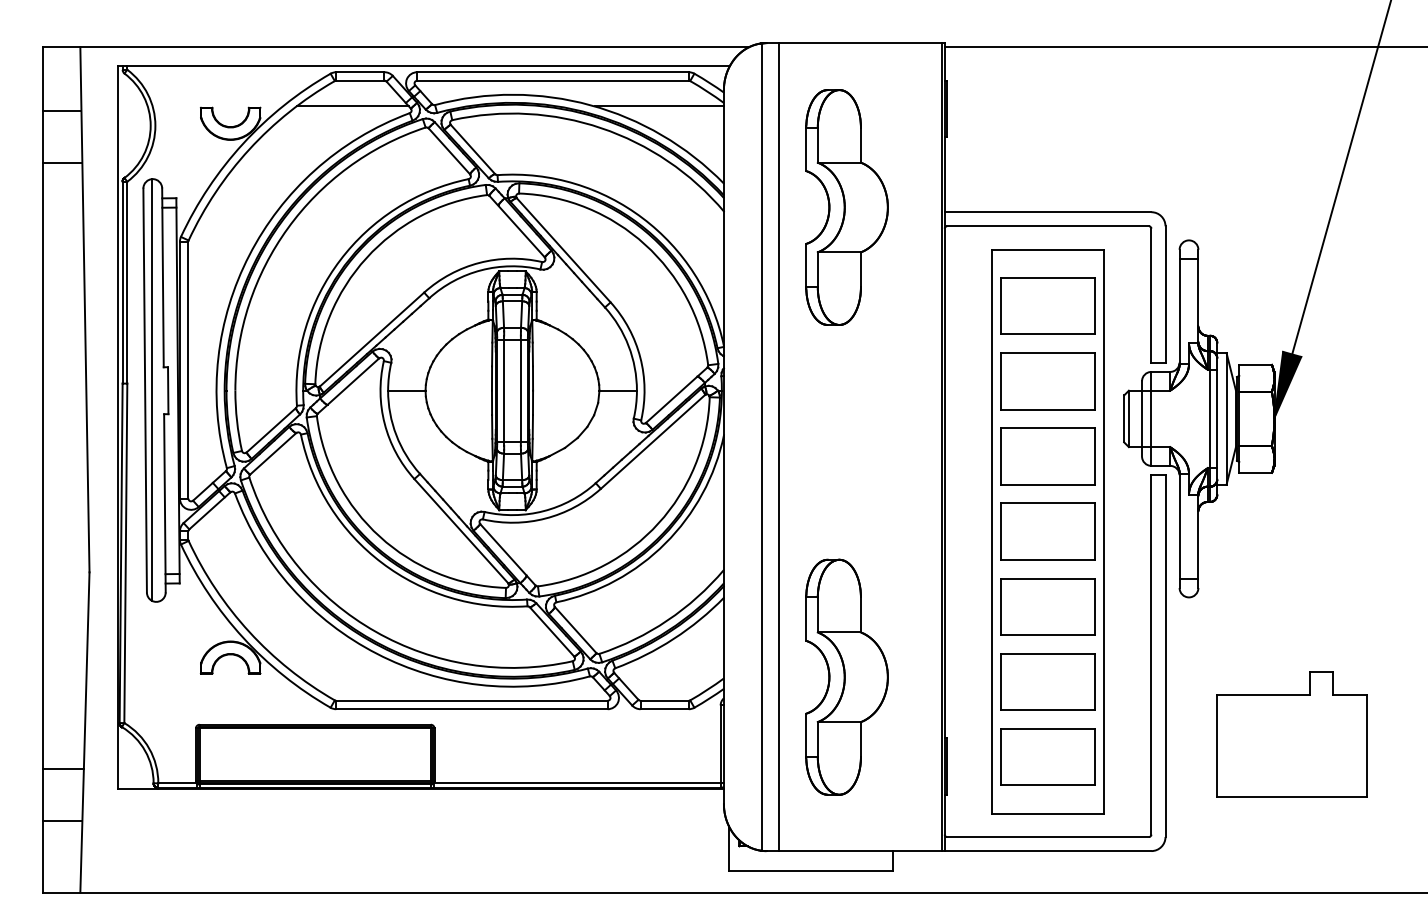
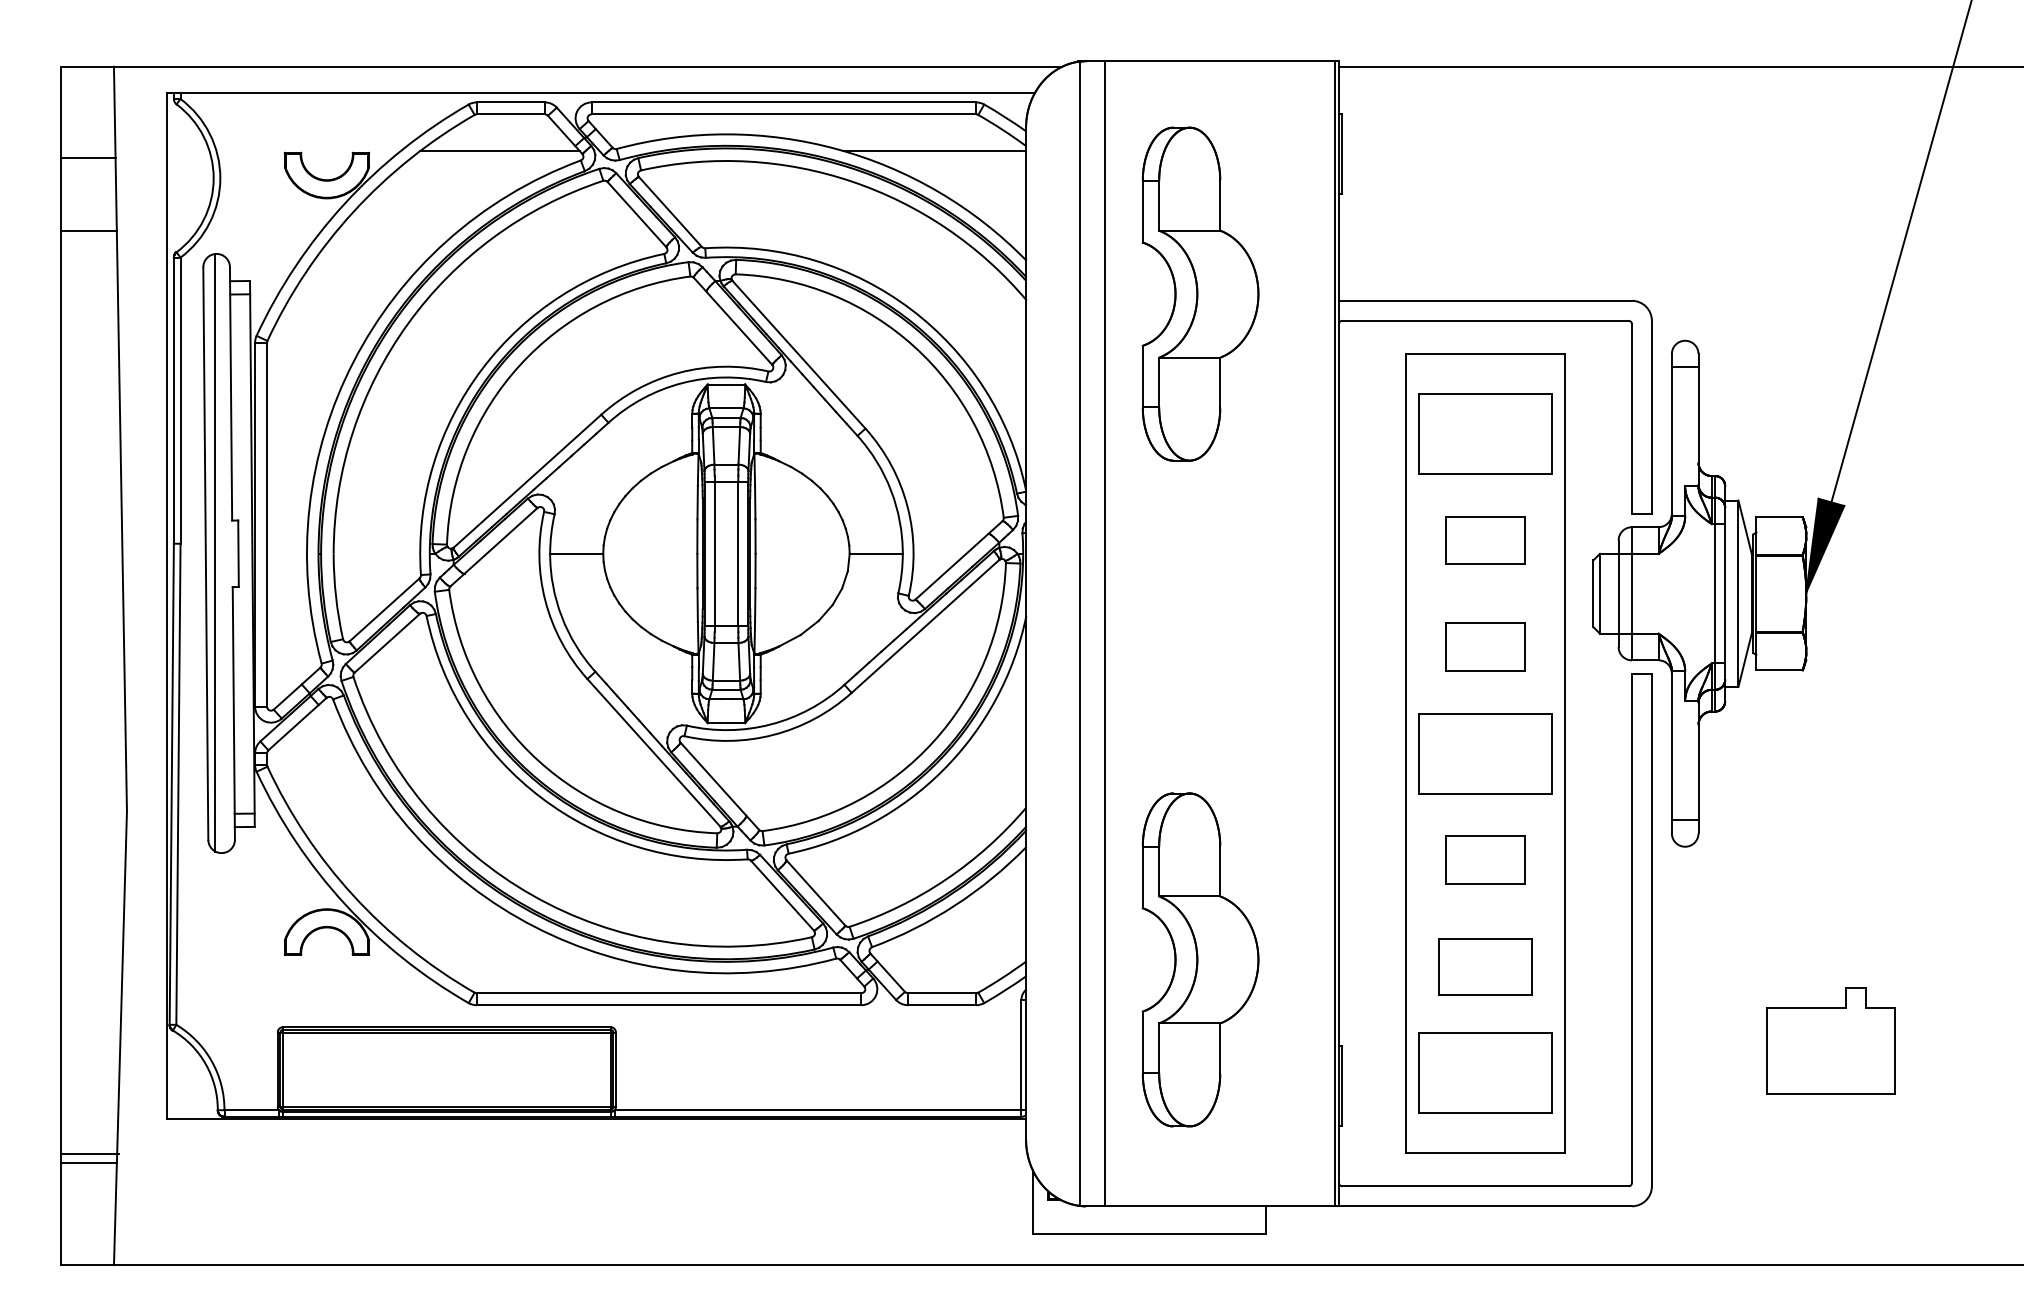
part: (1048, 381) -> (1485, 540), size x0.6
part: (1048, 456) -> (1485, 646), size x0.6
part: (1048, 606) -> (1485, 859), size x0.6
part: (1048, 681) -> (1485, 966), size x0.7
part: (1291, 734) -> (1830, 1040), size x0.6
line: (63, 768) -> (89, 1153), moved

